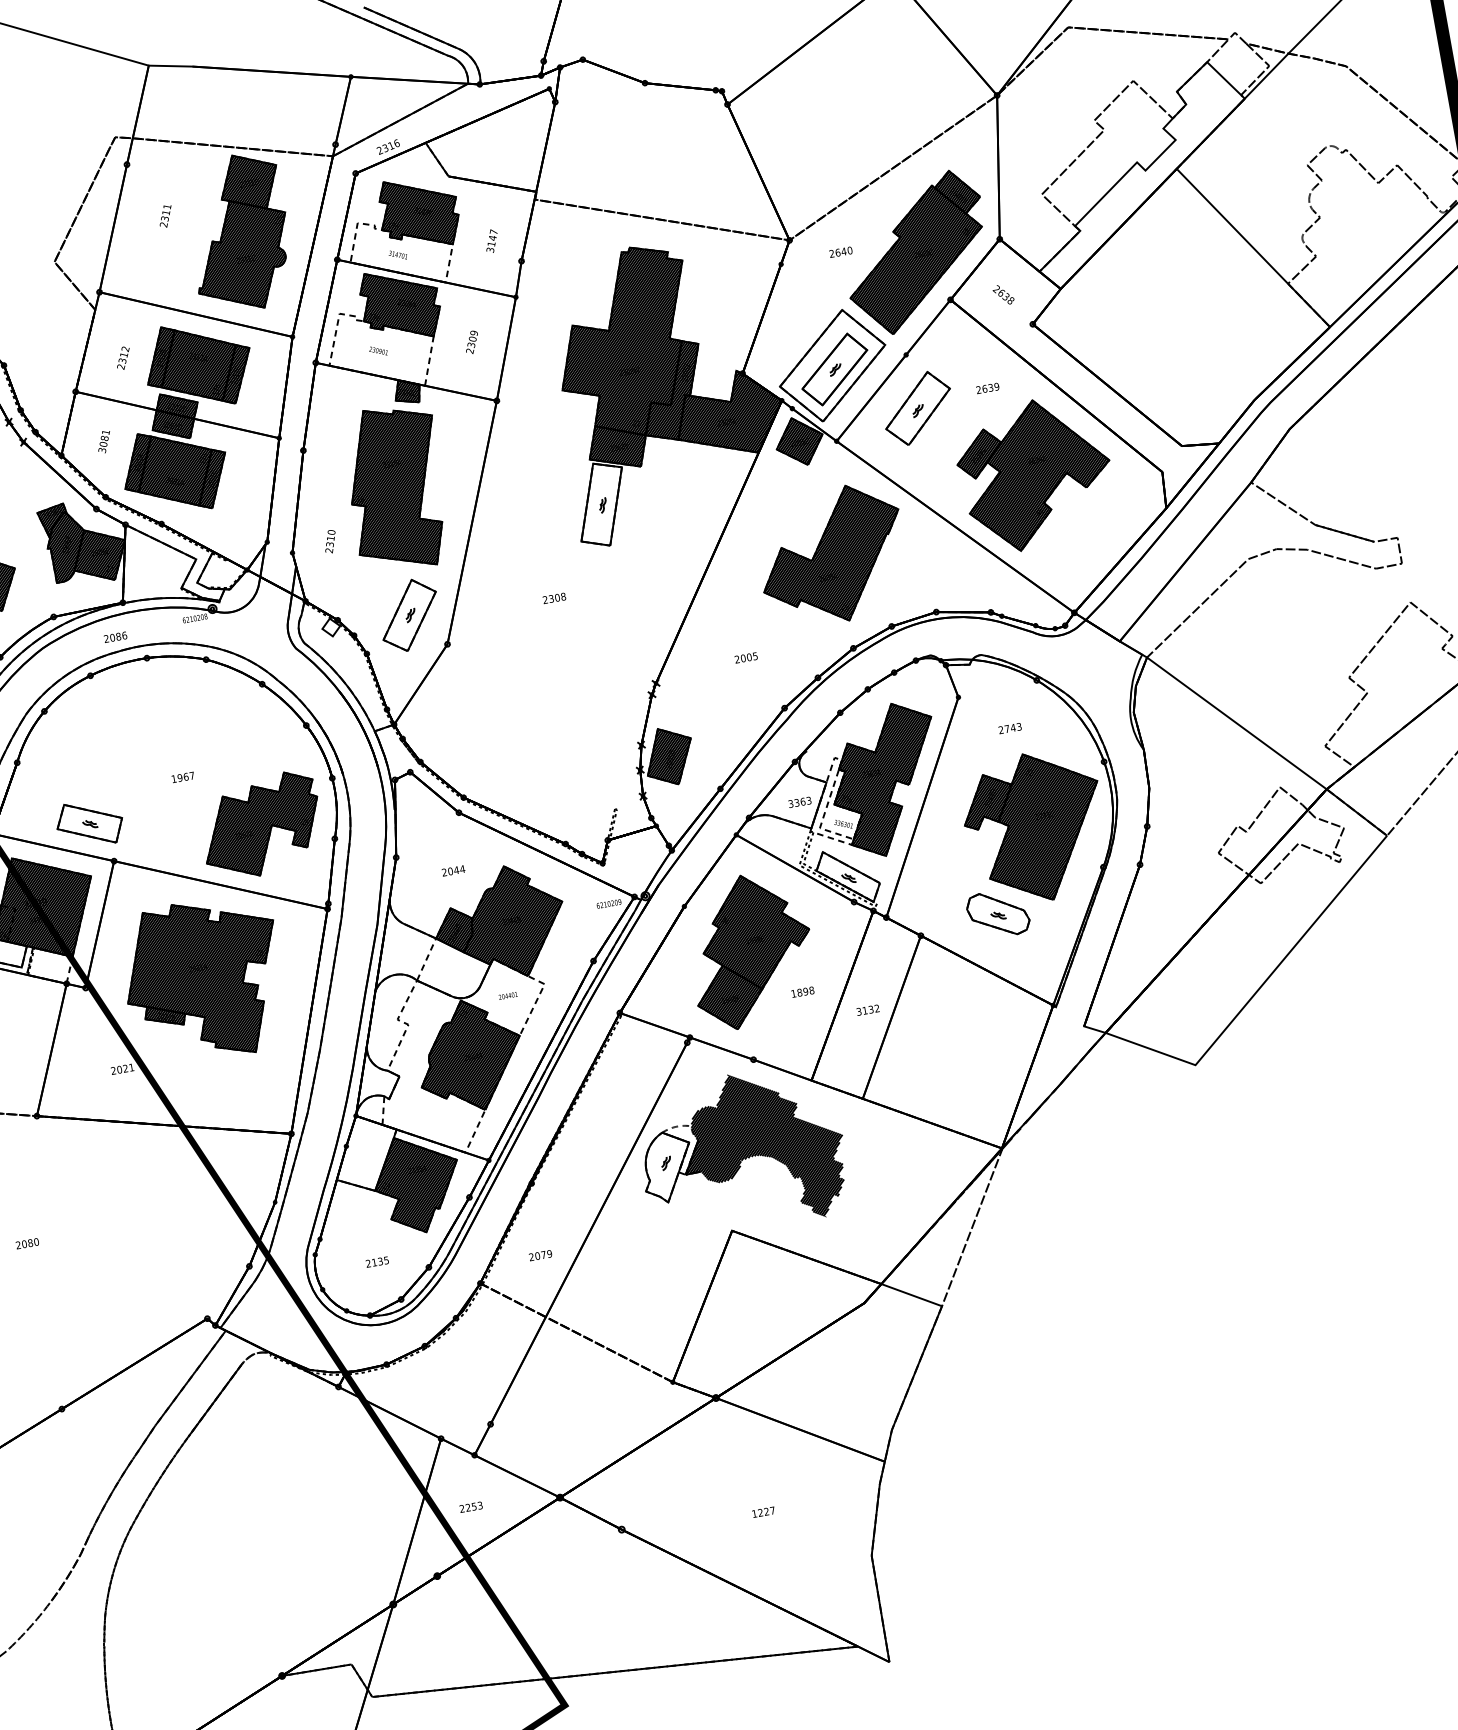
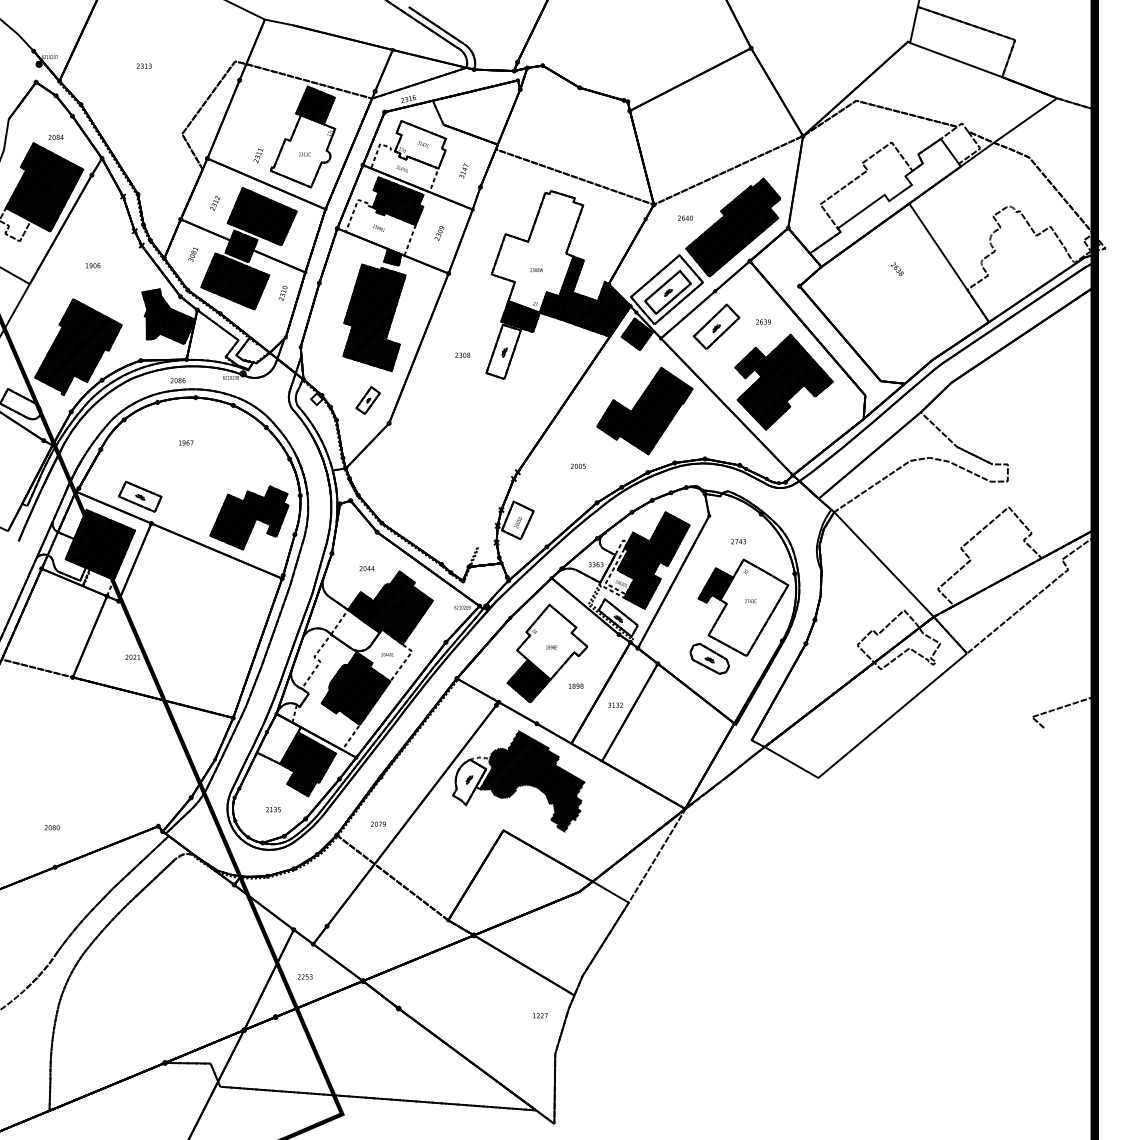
hatch: (418, 212) -> (420, 144), removed
text: (165, 215) -> (258, 155), moved
hatch: (241, 255) -> (302, 151), removed
text: (1003, 293) -> (897, 268), moved
hatch: (625, 343) -> (537, 251), removed
text: (329, 542) -> (282, 293), moved
text: (553, 597) -> (462, 354), moved
part: (408, 615) -> (367, 400), size x0.6
hatch: (668, 756) -> (517, 520), removed
text: (183, 776) -> (186, 442), moved
hatch: (1041, 827) -> (747, 608), removed
hatch: (753, 930) -> (551, 641), removed
part: (204, 979) -> (195, 609), removed
text: (26, 1243) -> (51, 827), moved
text: (763, 1511) -> (540, 1015), moved

